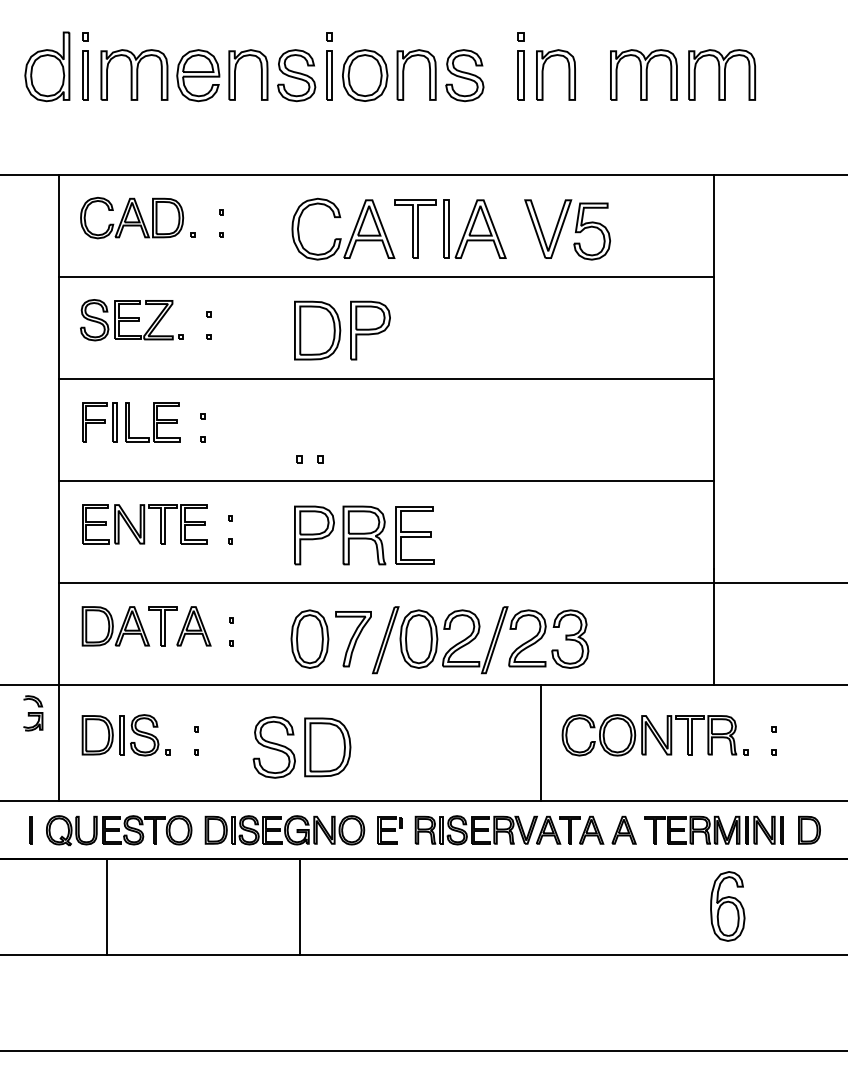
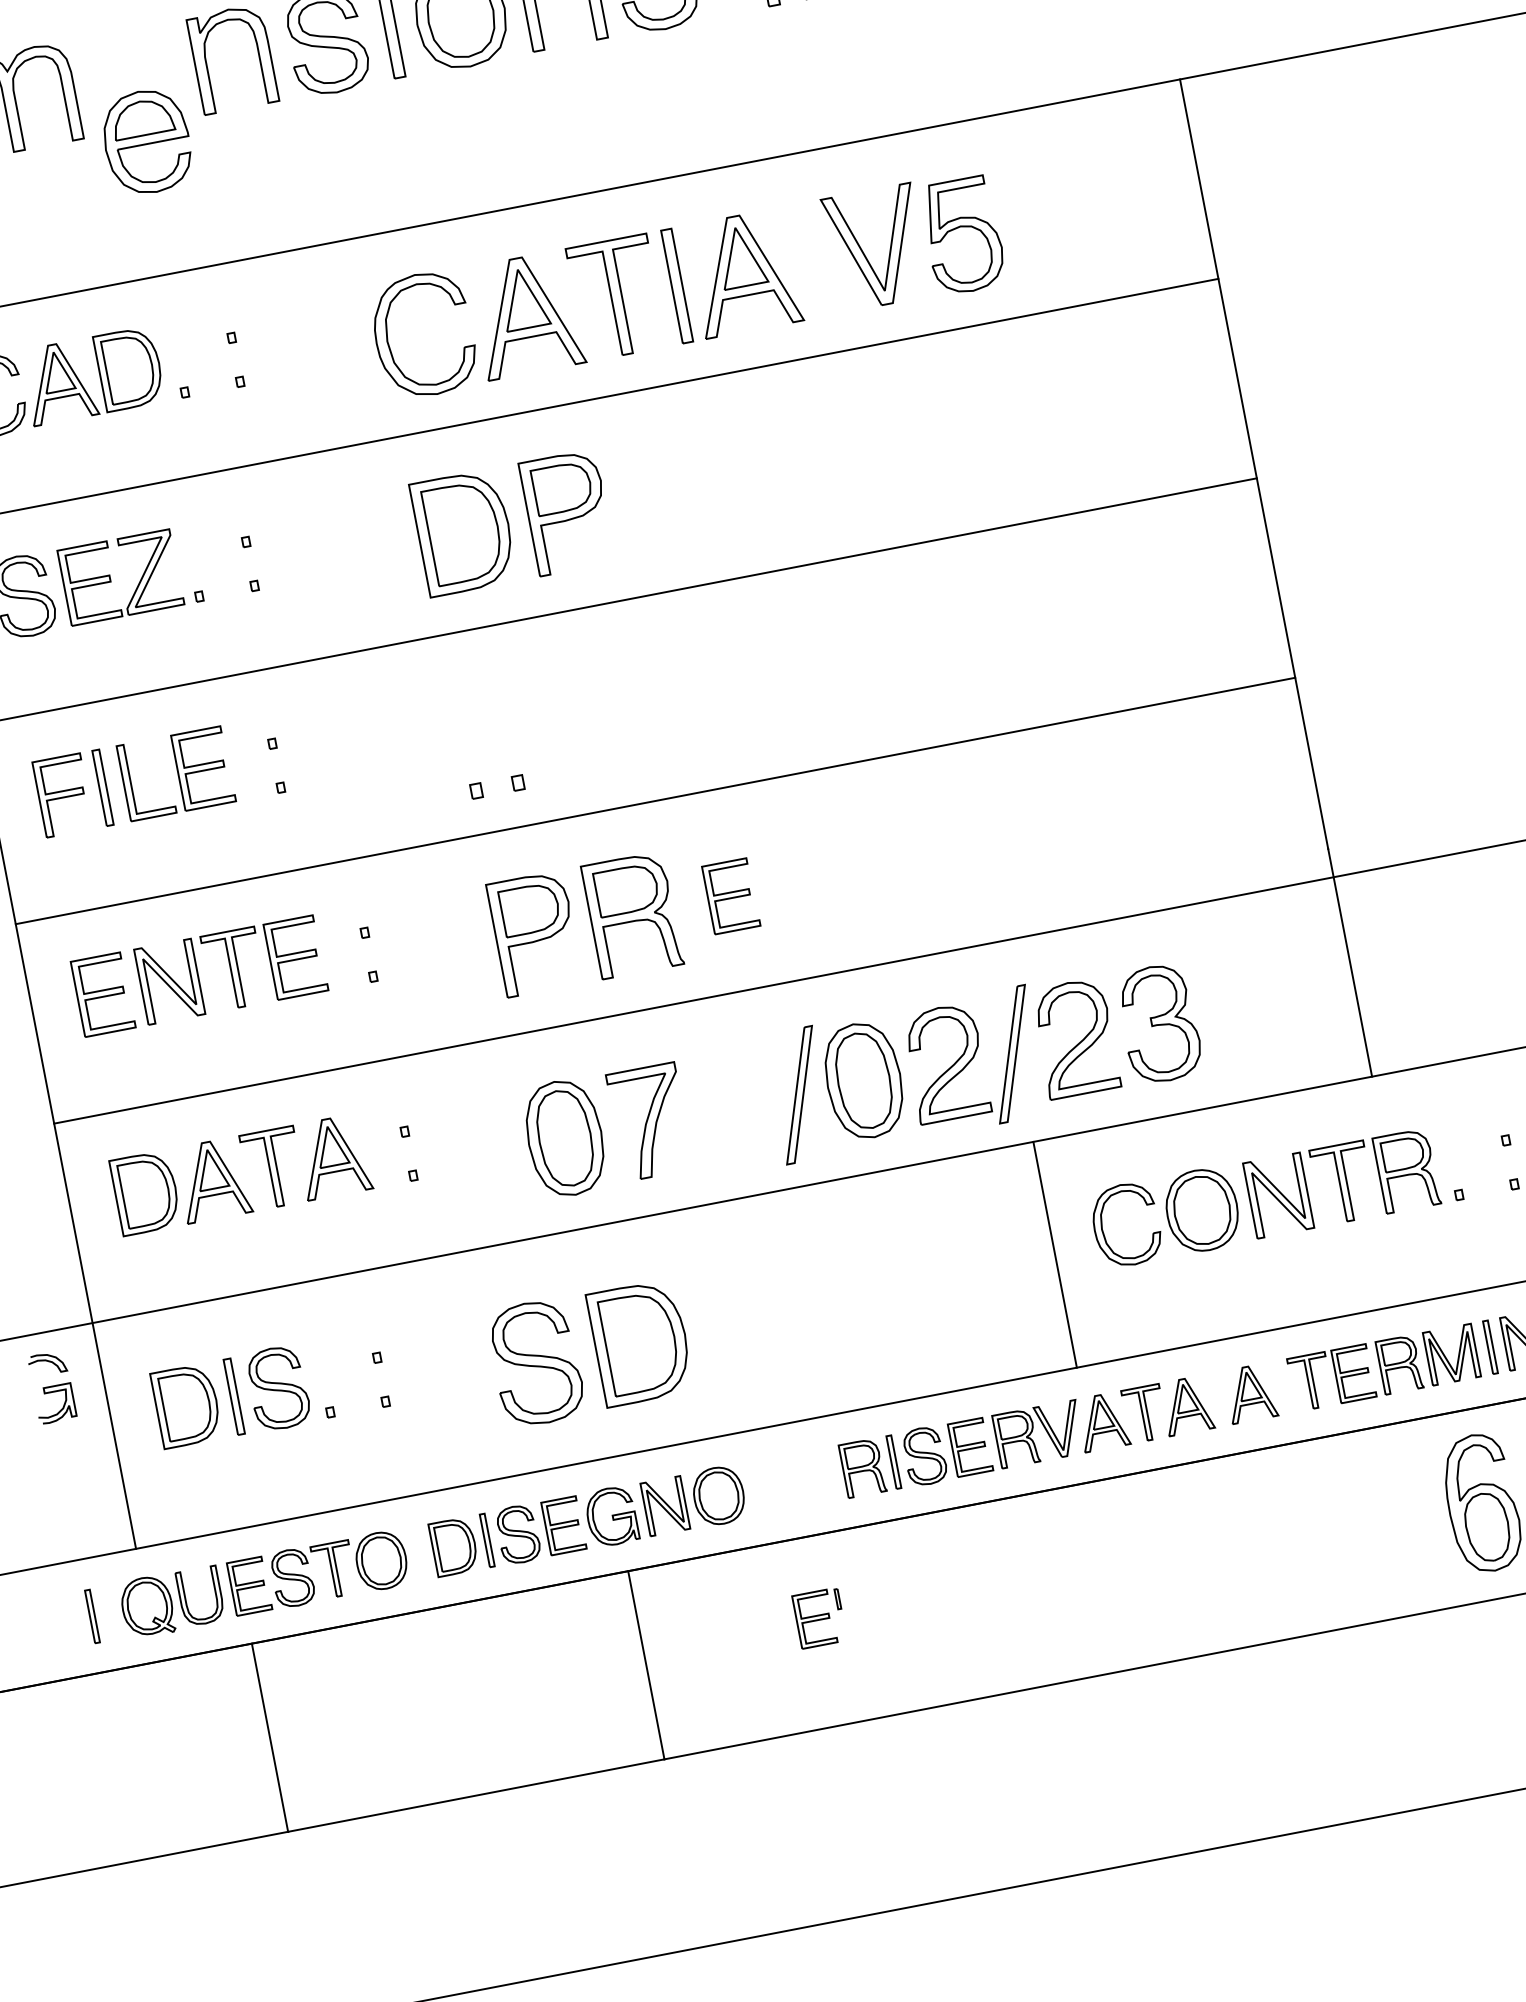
part: (198, 75) -> (147, 141), moved
part: (414, 535) -> (730, 896), size x0.6
part: (480, 640) -> (984, 1060), moved
part: (389, 830) -> (818, 1618), moved

